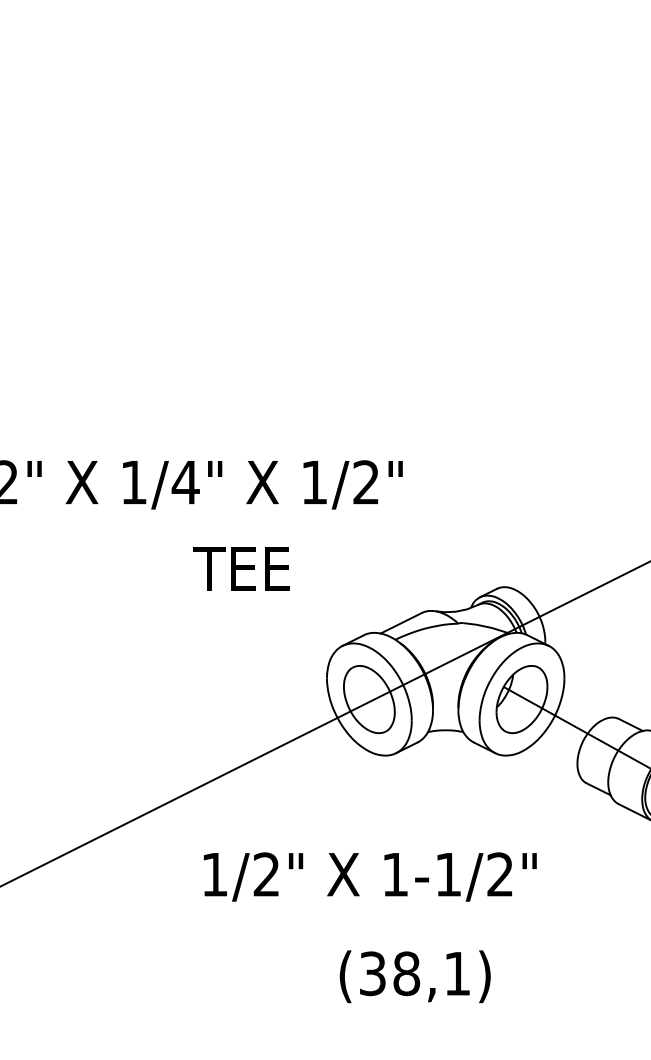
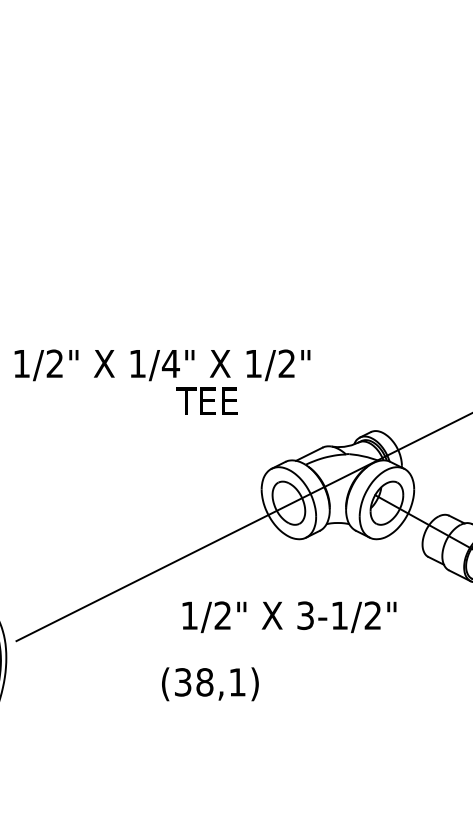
text: (241, 567) -> (206, 400), moved
text: (395, 874) -> (305, 615), 1-1/2" -> 3-1/2"
text: (415, 977) -> (210, 684), moved

